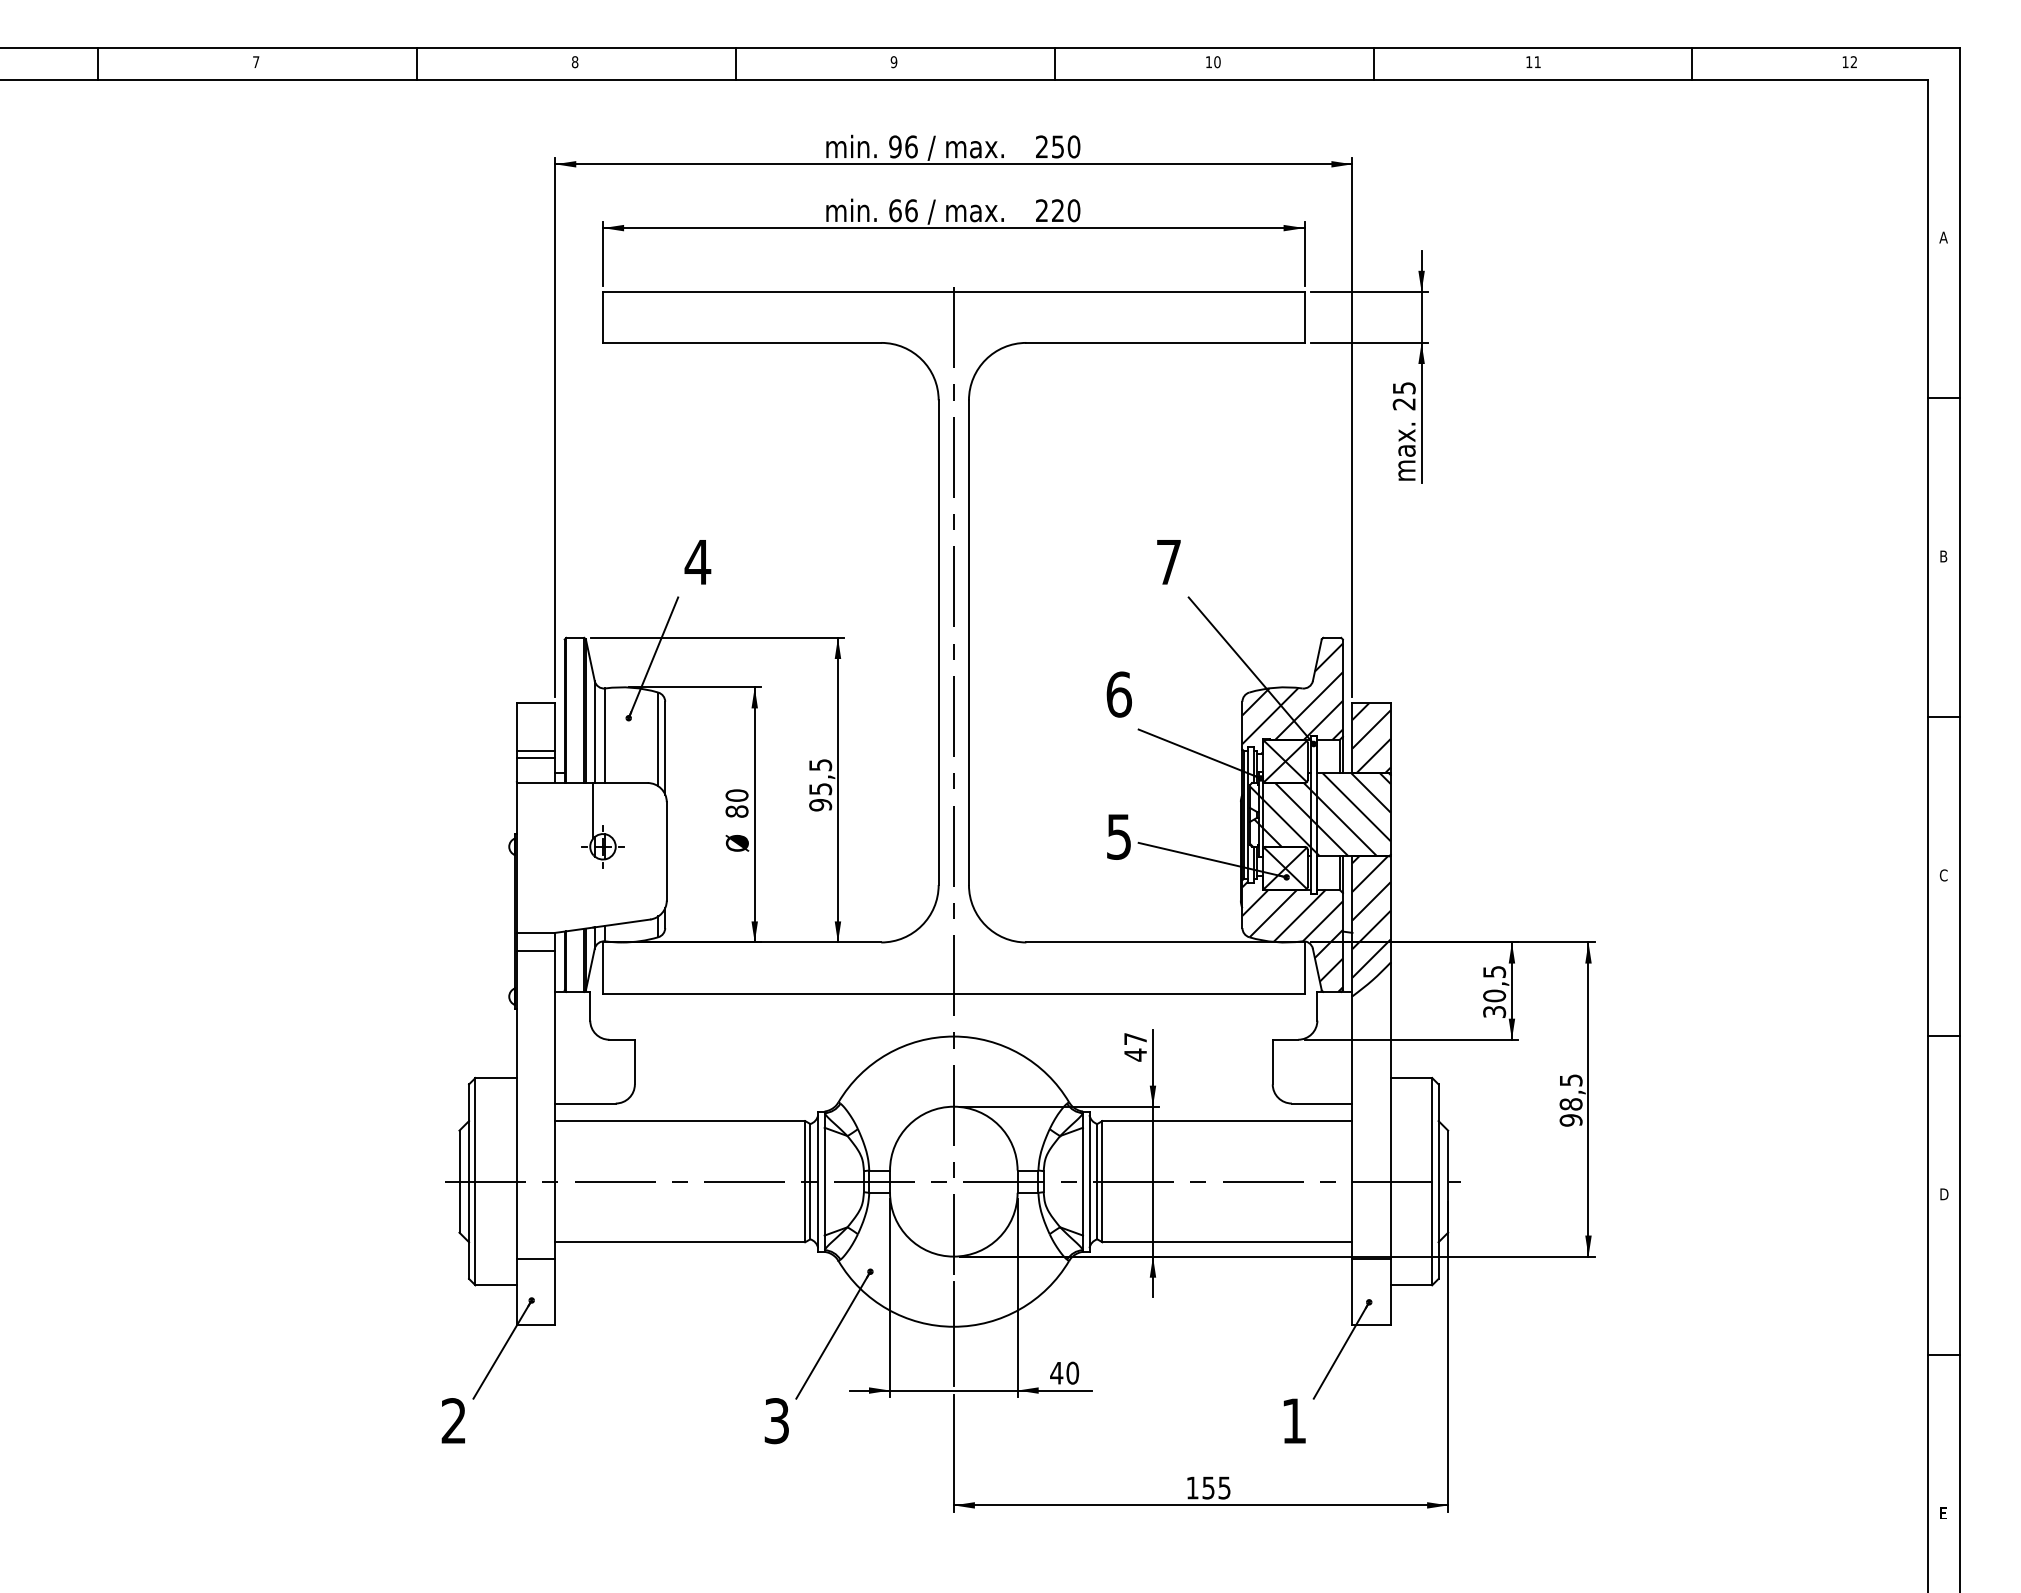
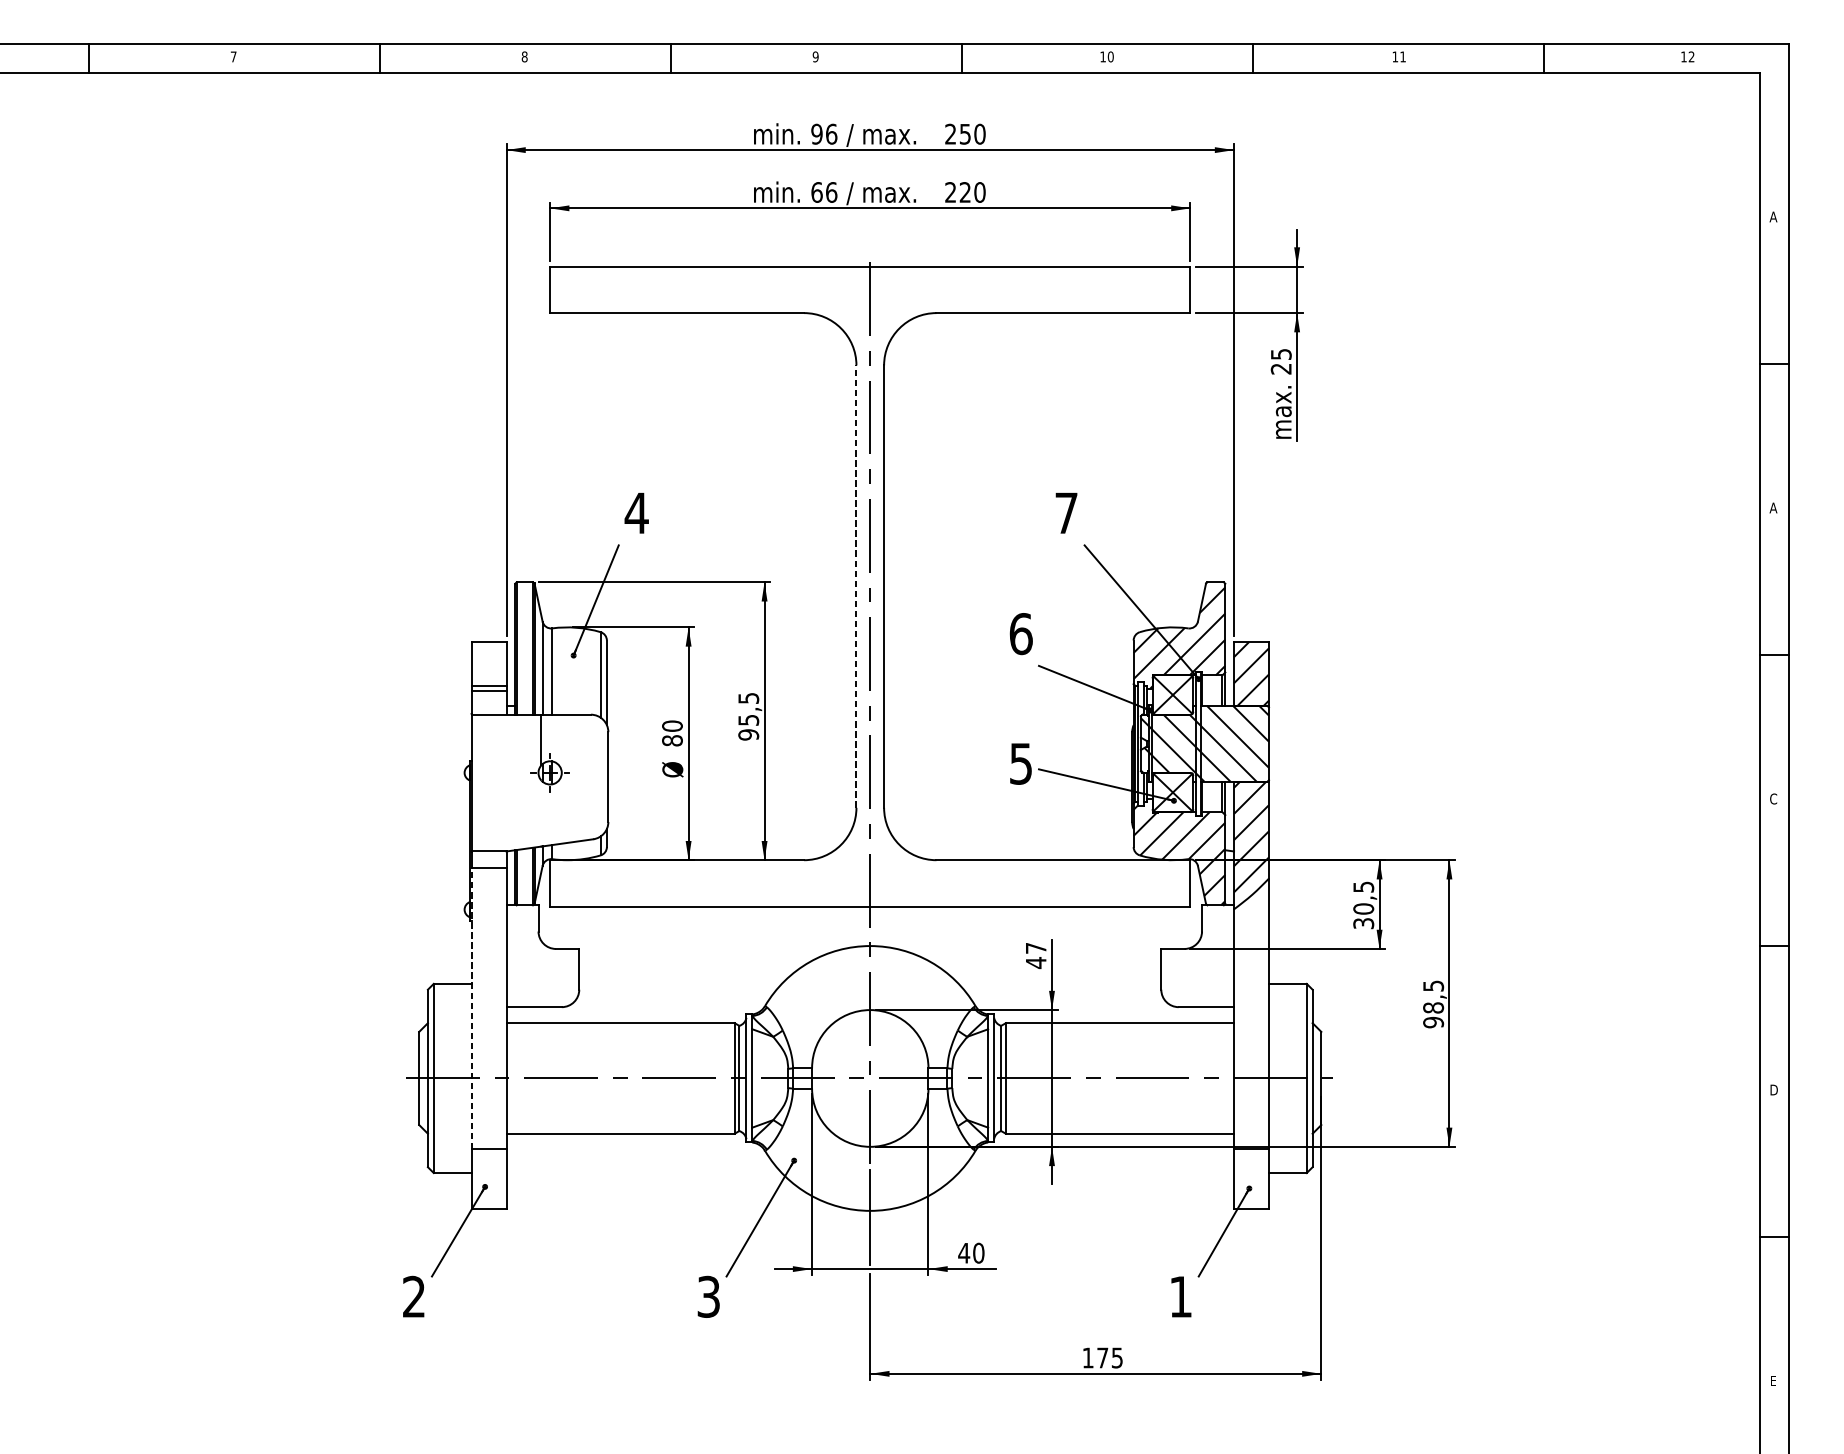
text: (1943, 556) -> (1773, 508), B -> A
line: (938, 642) -> (856, 586), solid -> dashed
line: (516, 1104) -> (471, 1008), solid -> dashed
text: (1208, 1487) -> (1102, 1357), 155 -> 175

